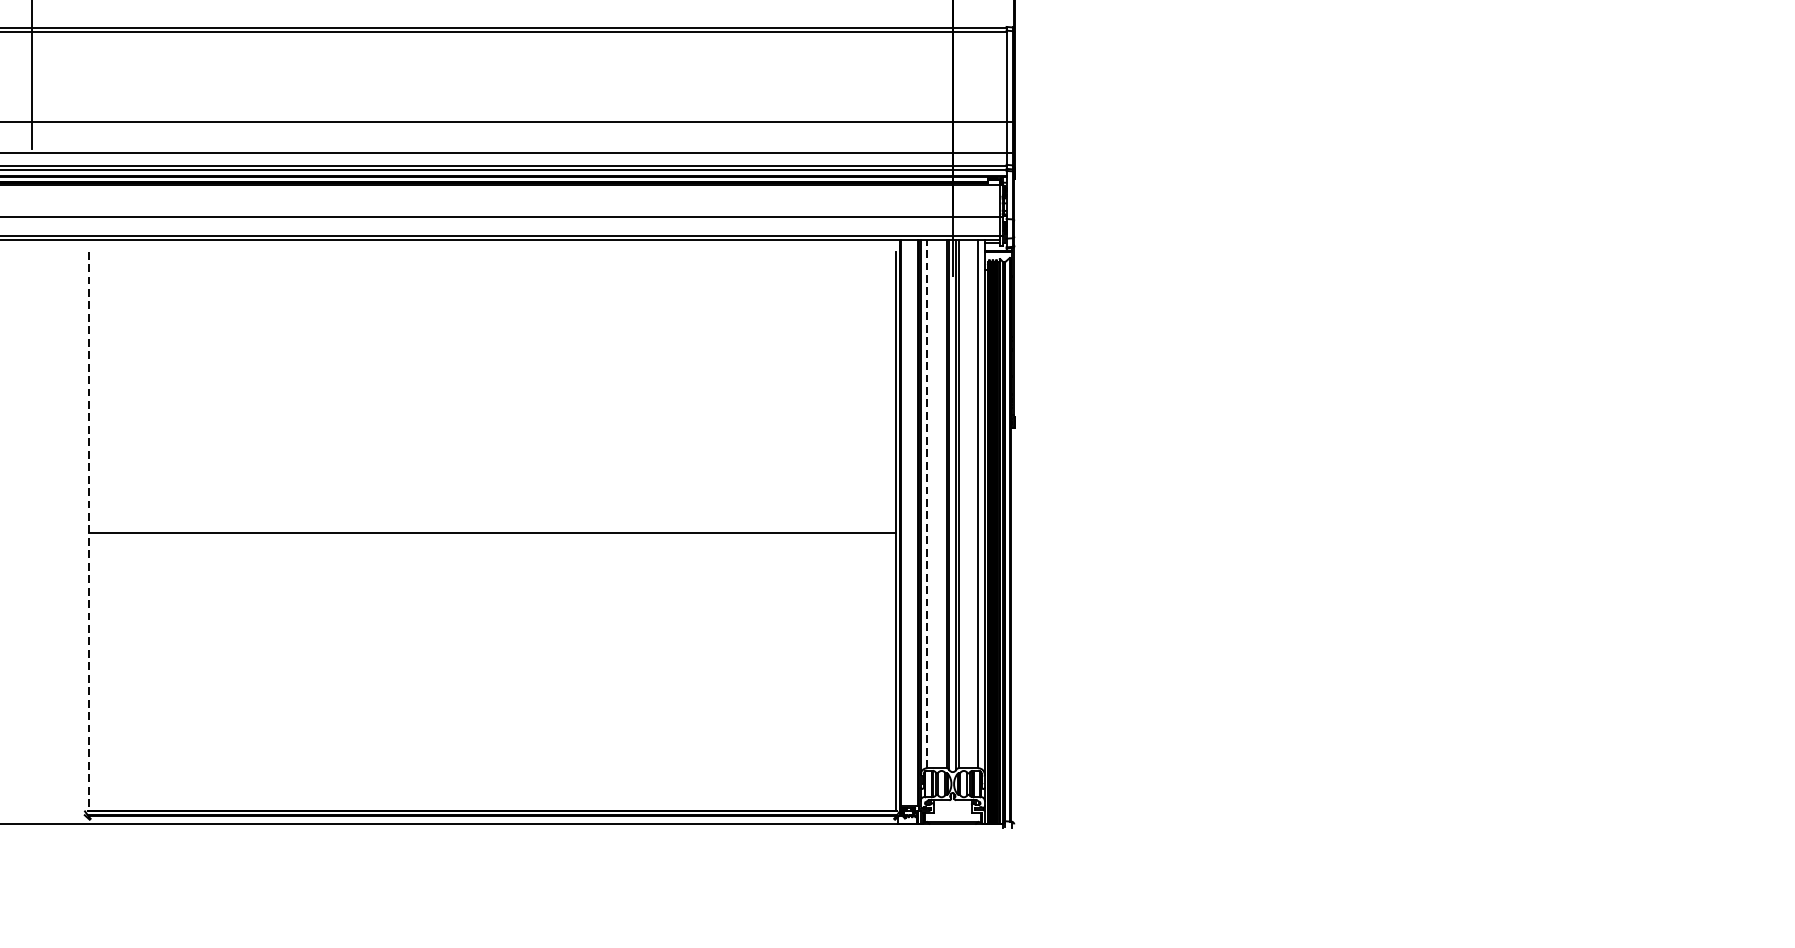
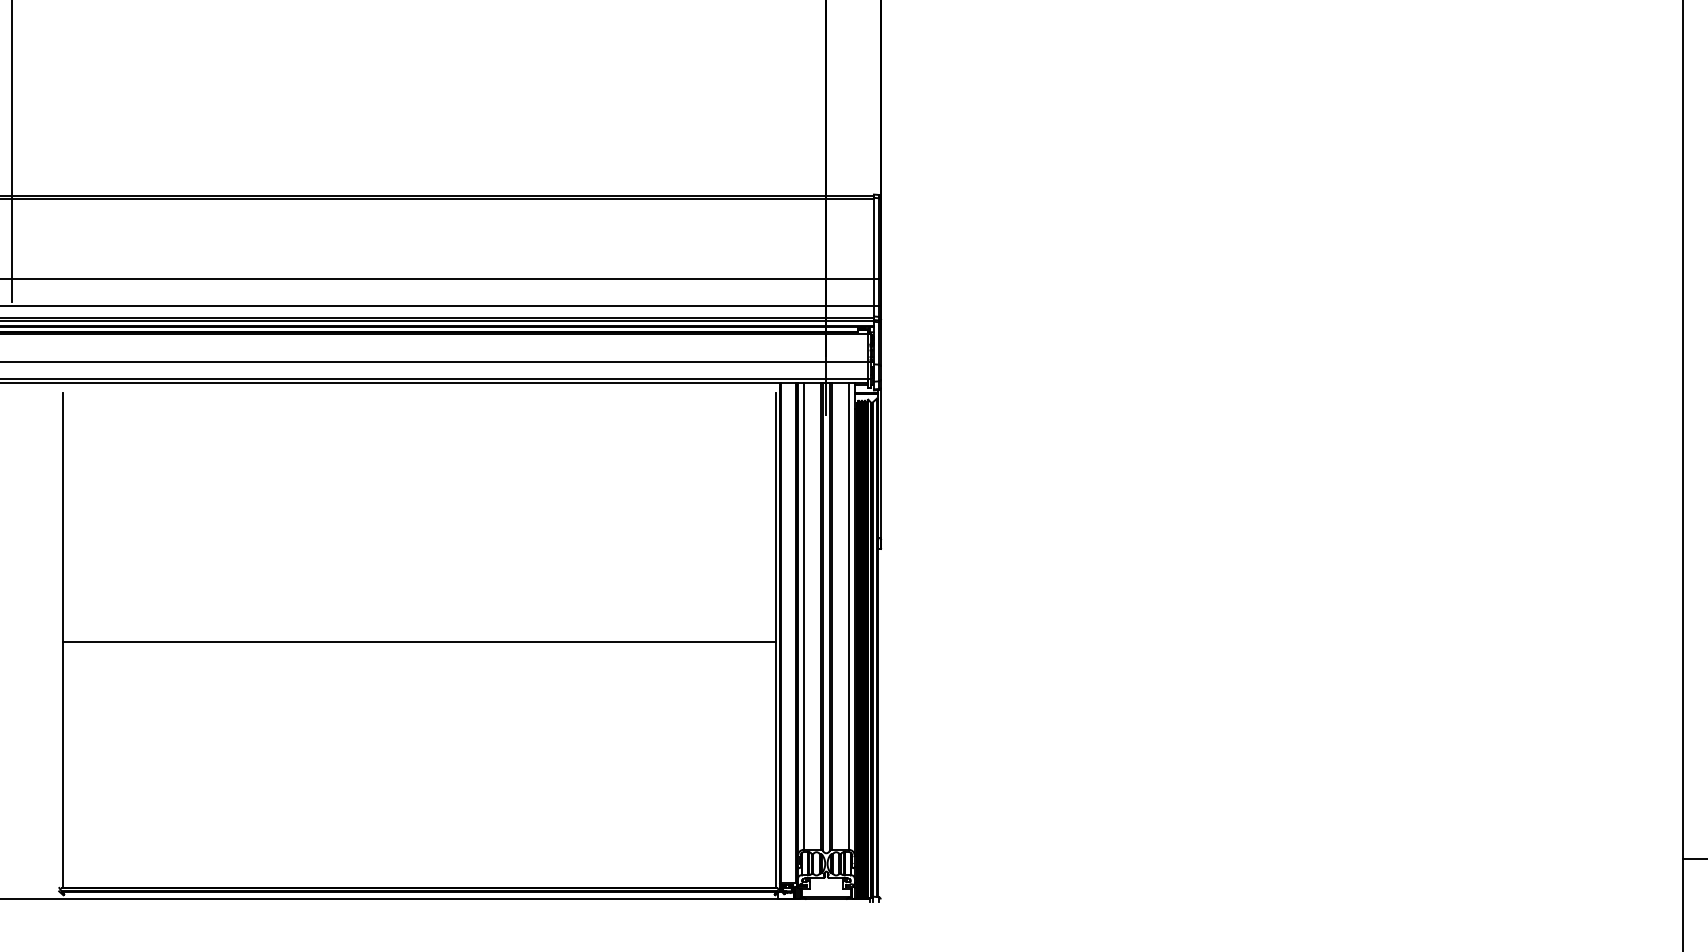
line: (926, 504) -> (803, 616), dashed -> solid
line: (88, 532) -> (62, 641), dashed -> solid

